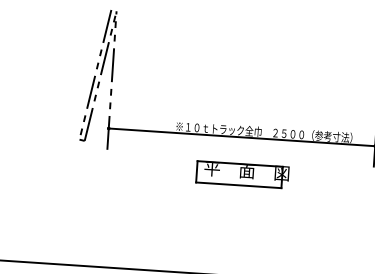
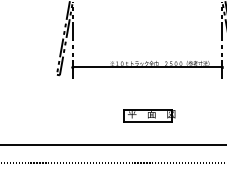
part: (242, 173) -> (149, 115), moved

